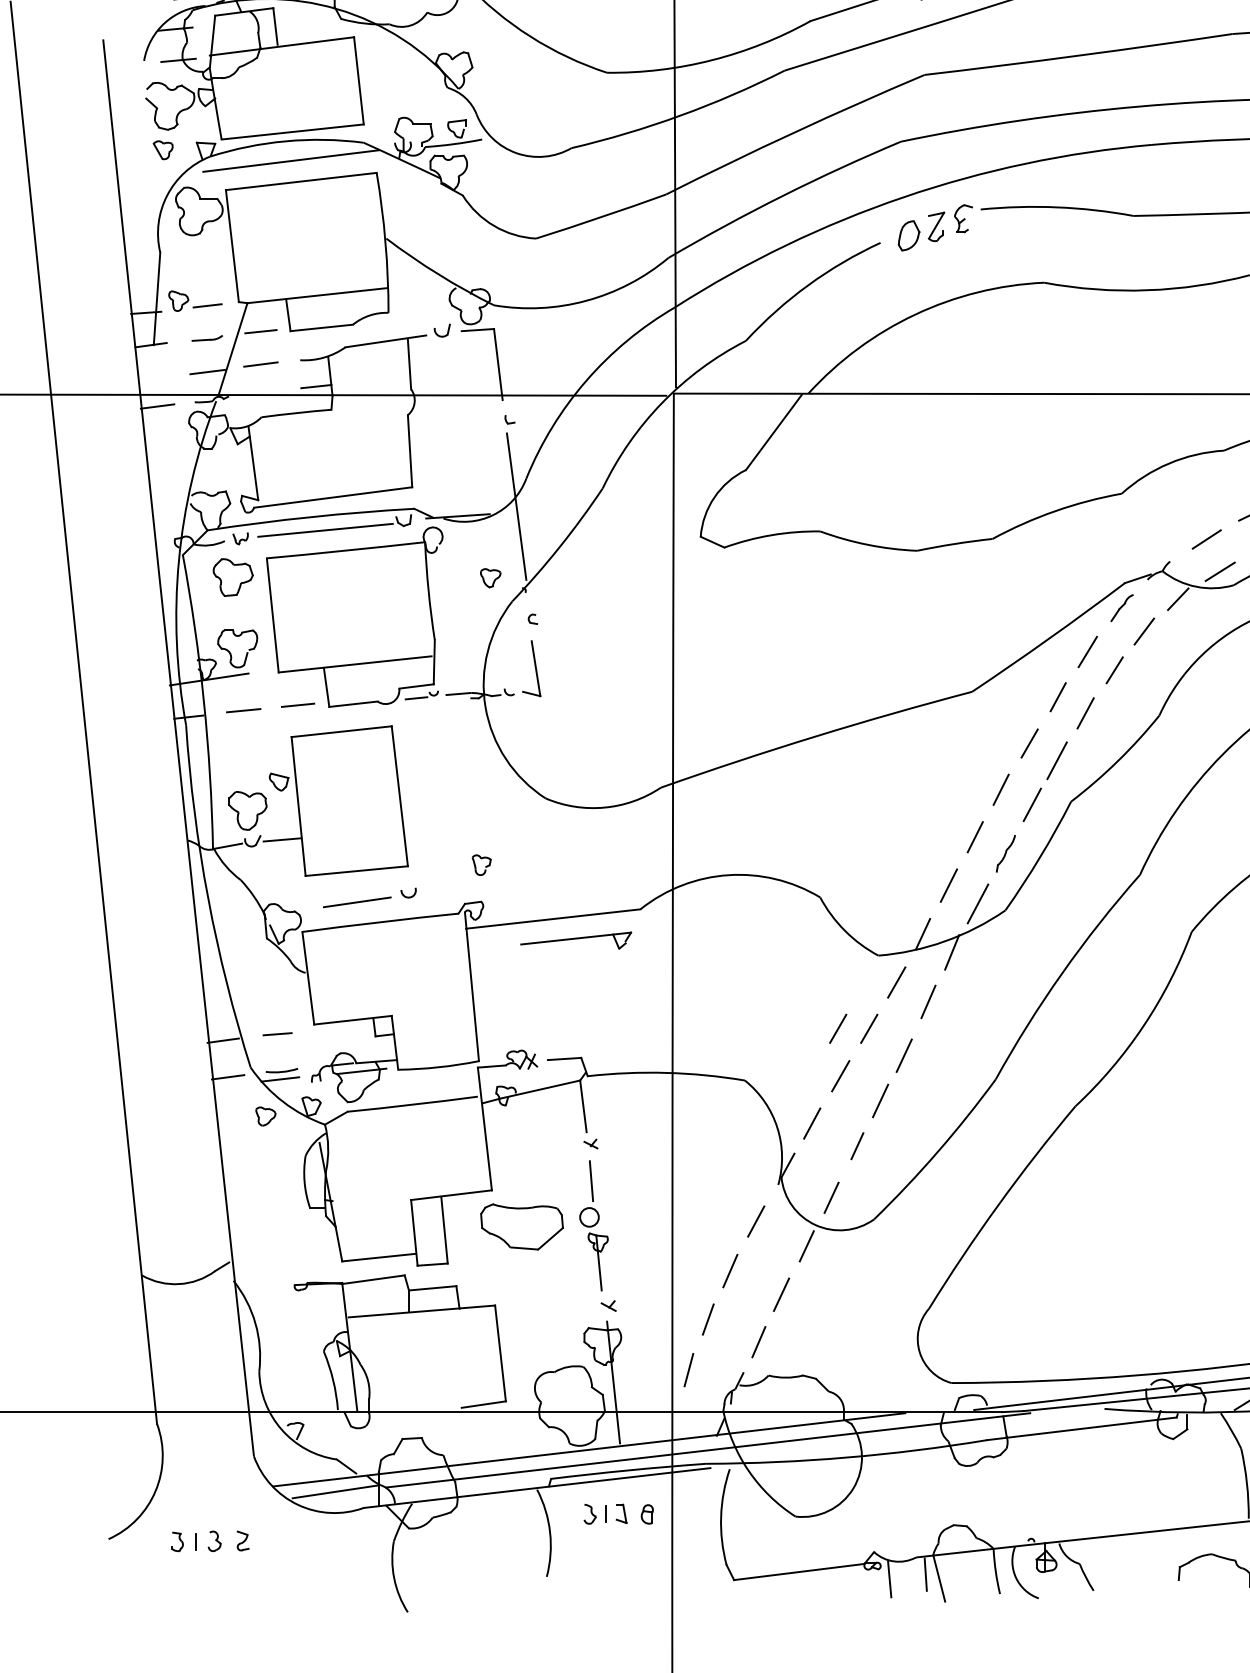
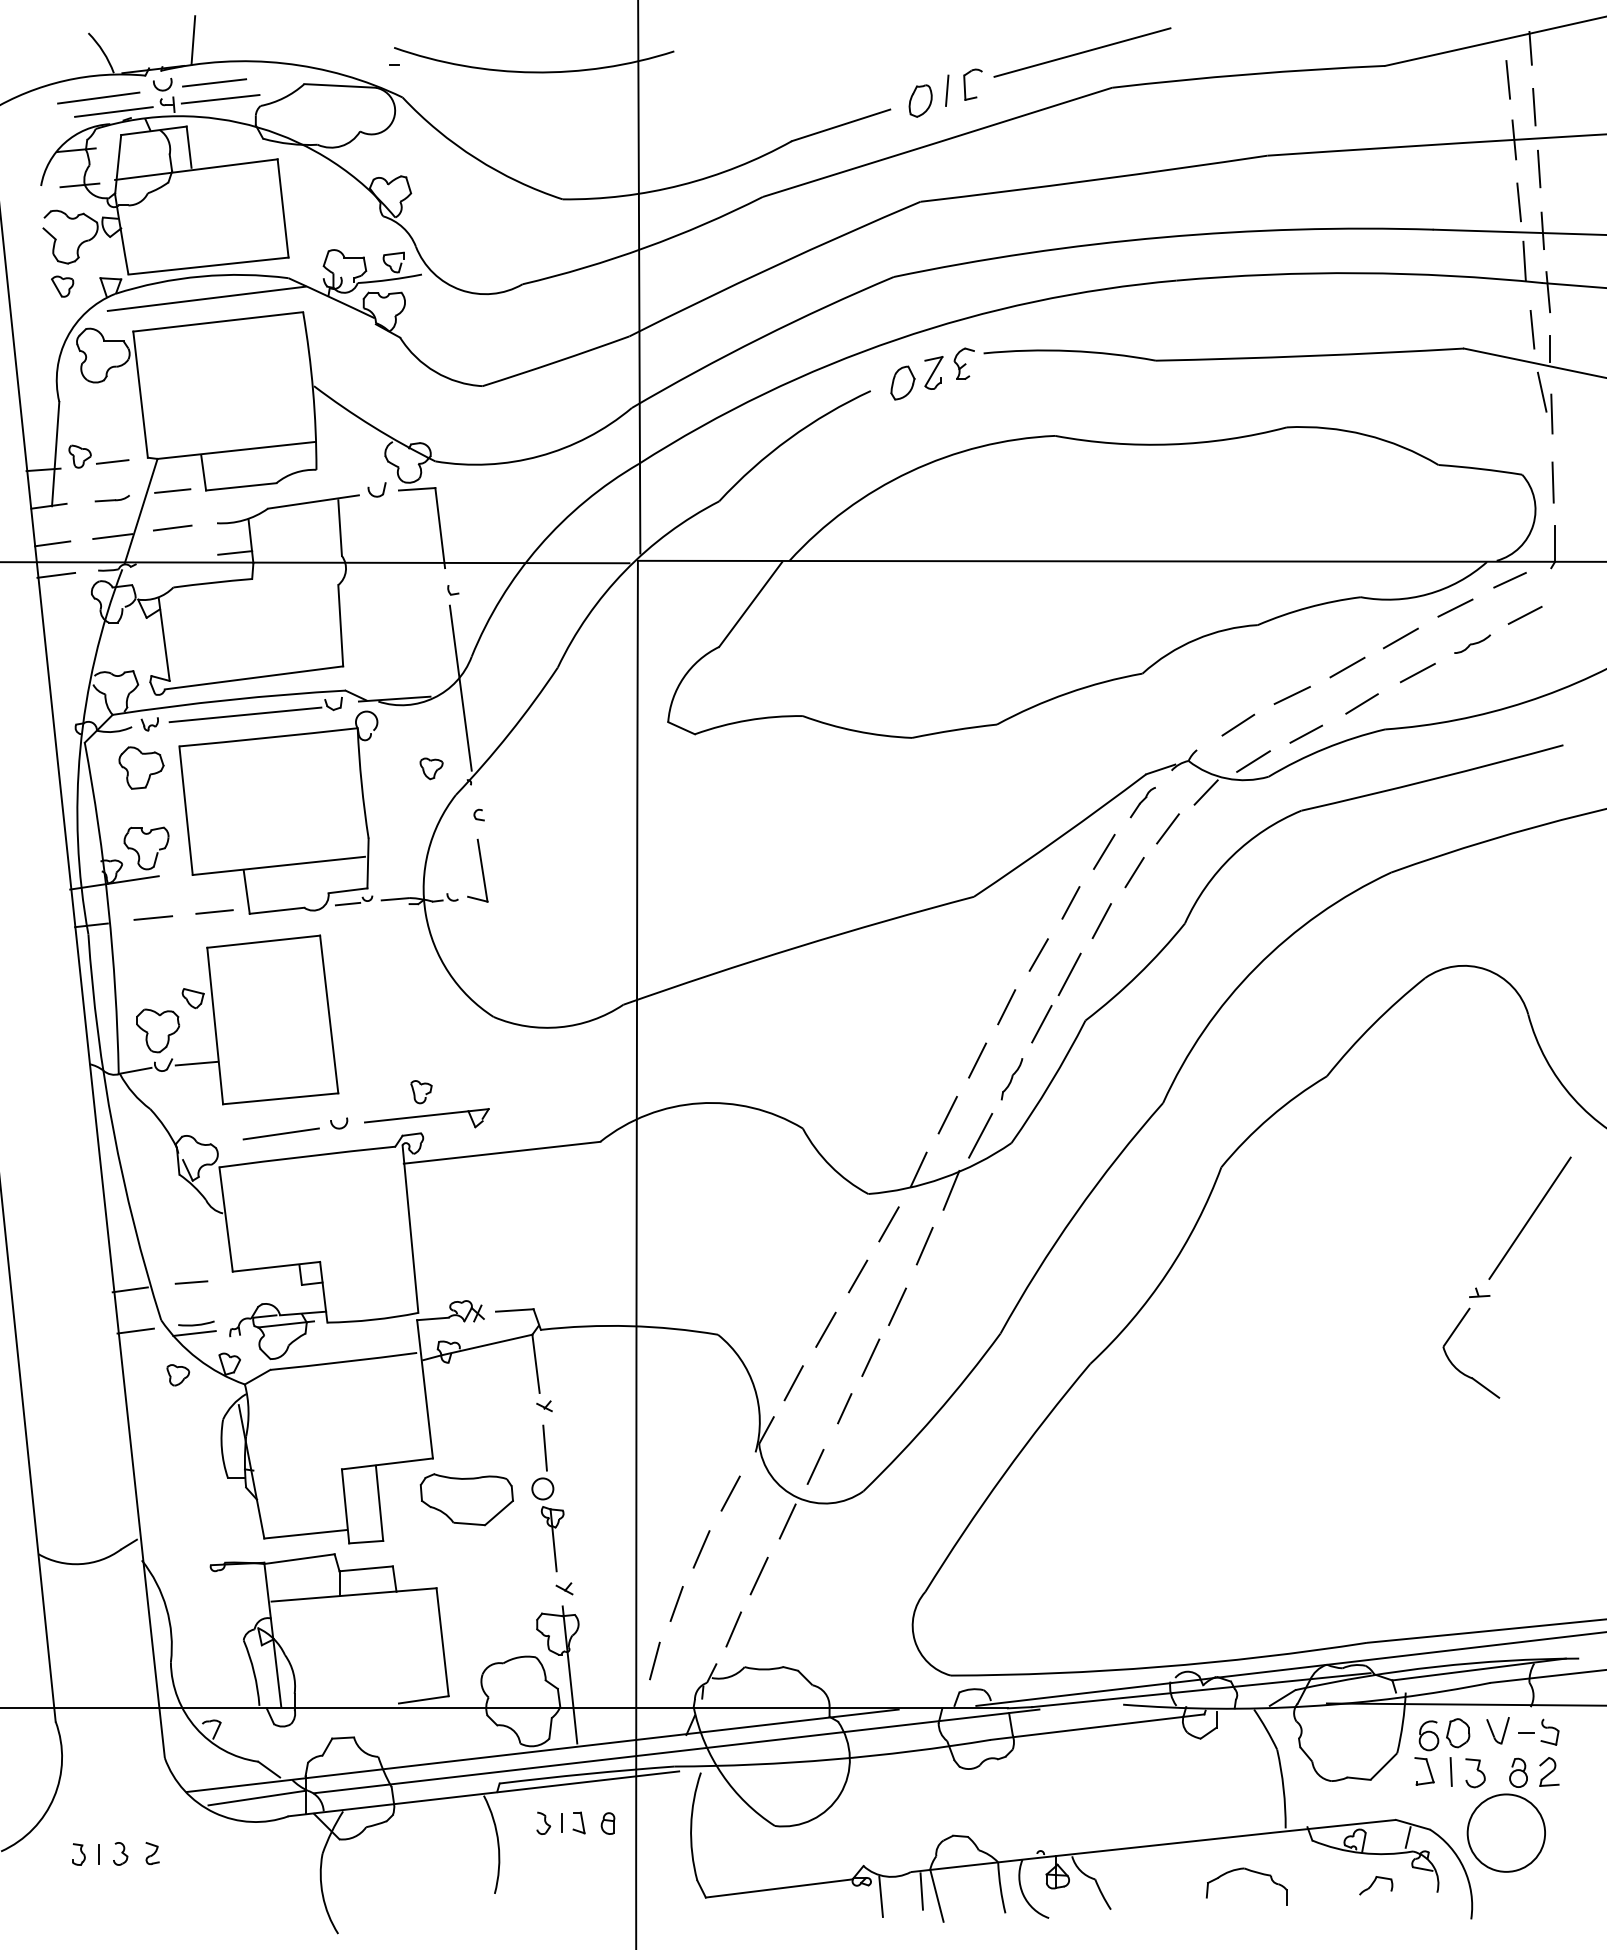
line: (154, 378) -> (52, 543), added
part: (575, 940) -> (426, 1118), moved
line: (838, 1028) -> (823, 1276), removed

